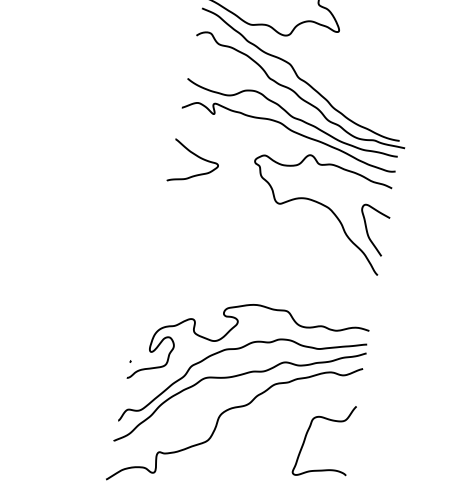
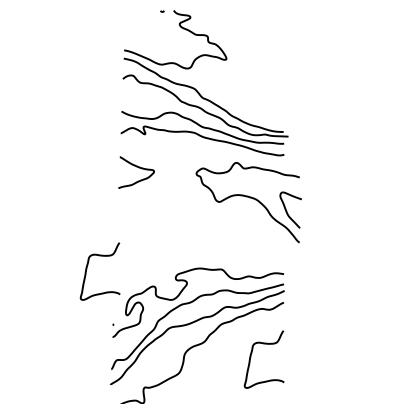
part: (318, 210) -> (248, 202), moved
curve: (107, 282) -> (87, 269), added

